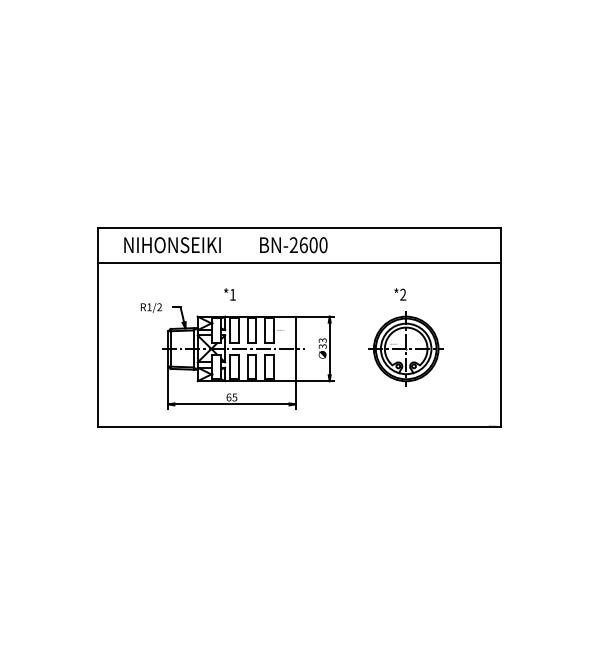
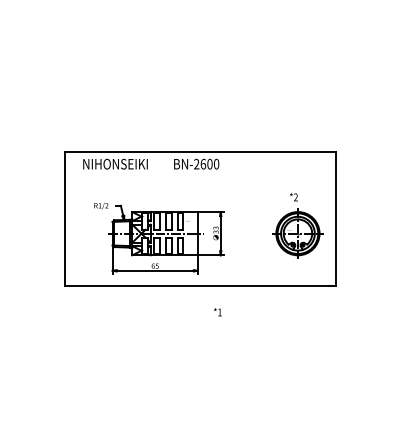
line: (299, 263) -> (200, 176), removed
text: (229, 294) -> (217, 312), moved
part: (405, 336) -> (297, 225), moved

